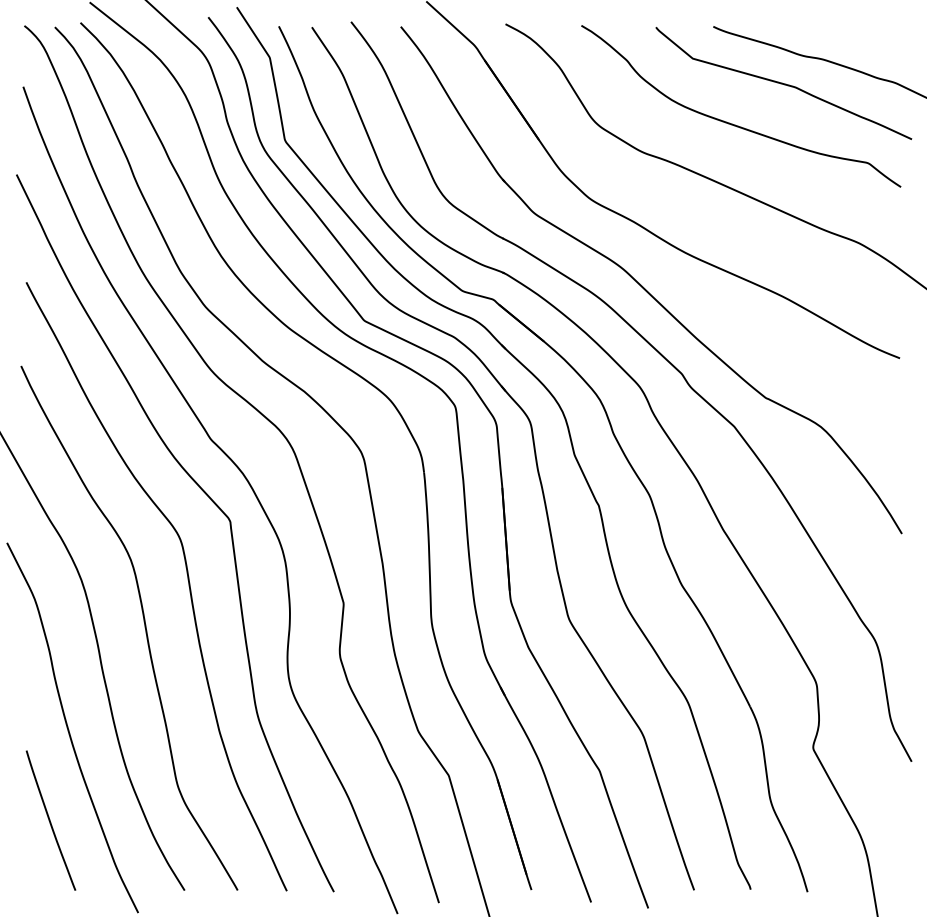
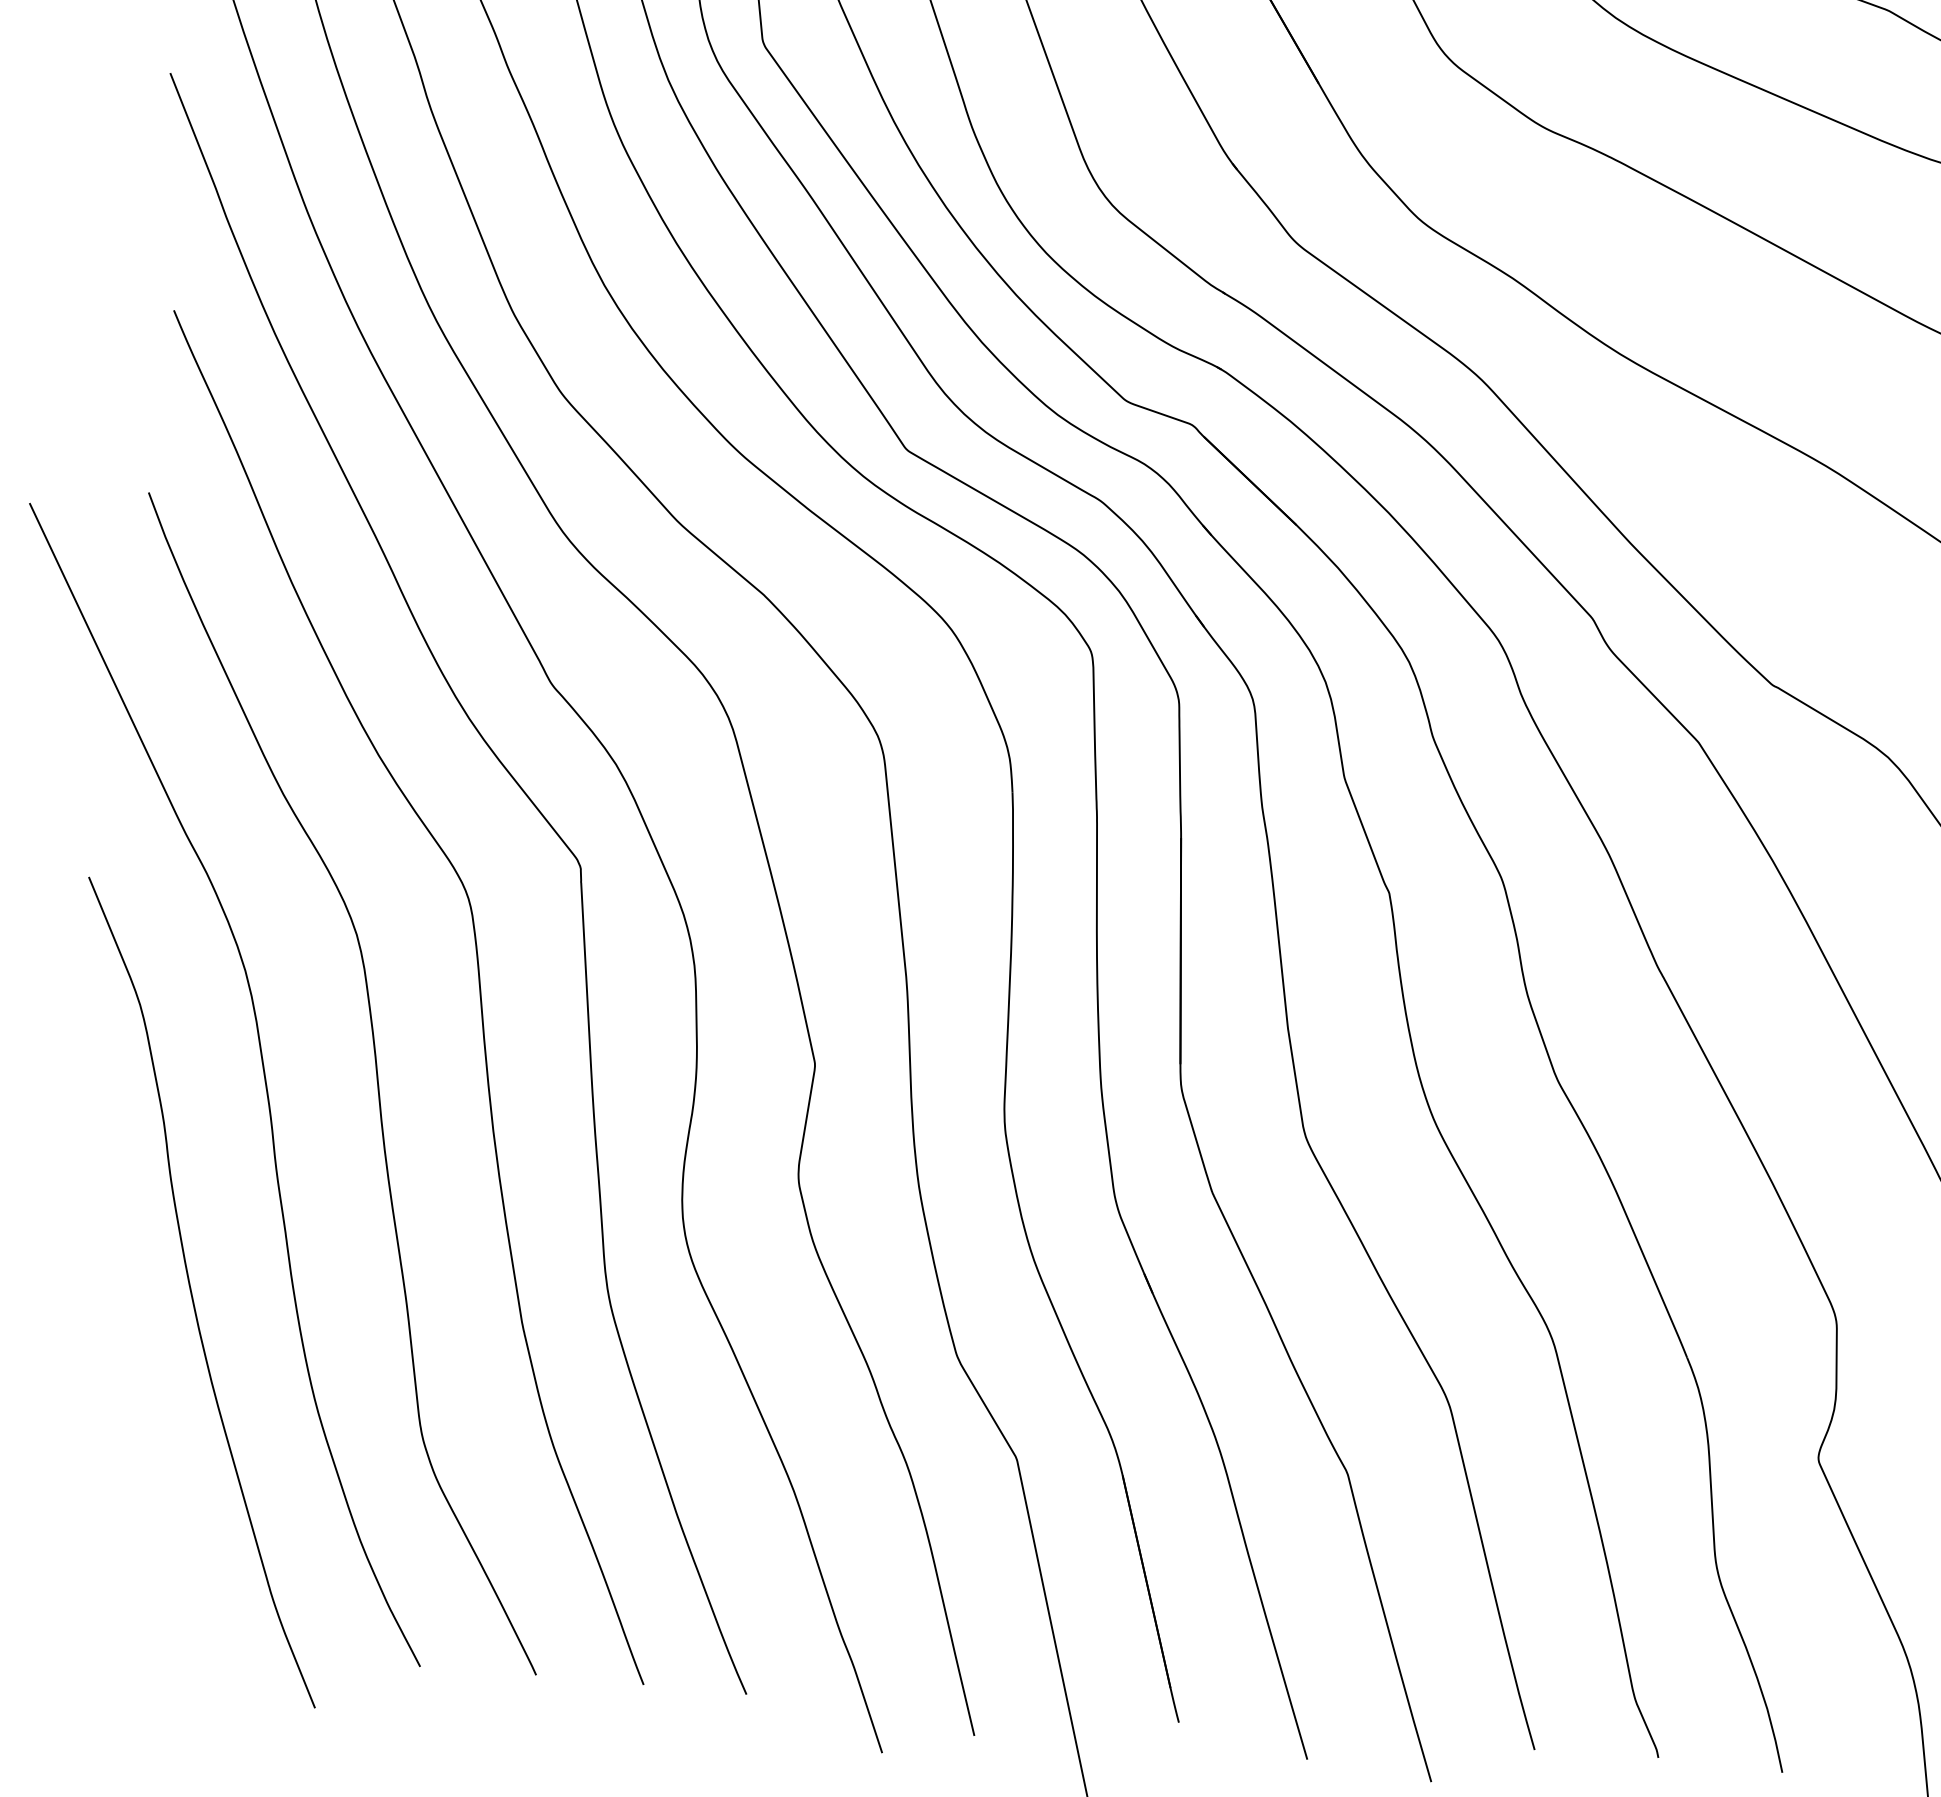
curve: (50, 820) -> (138, 1491), removed

